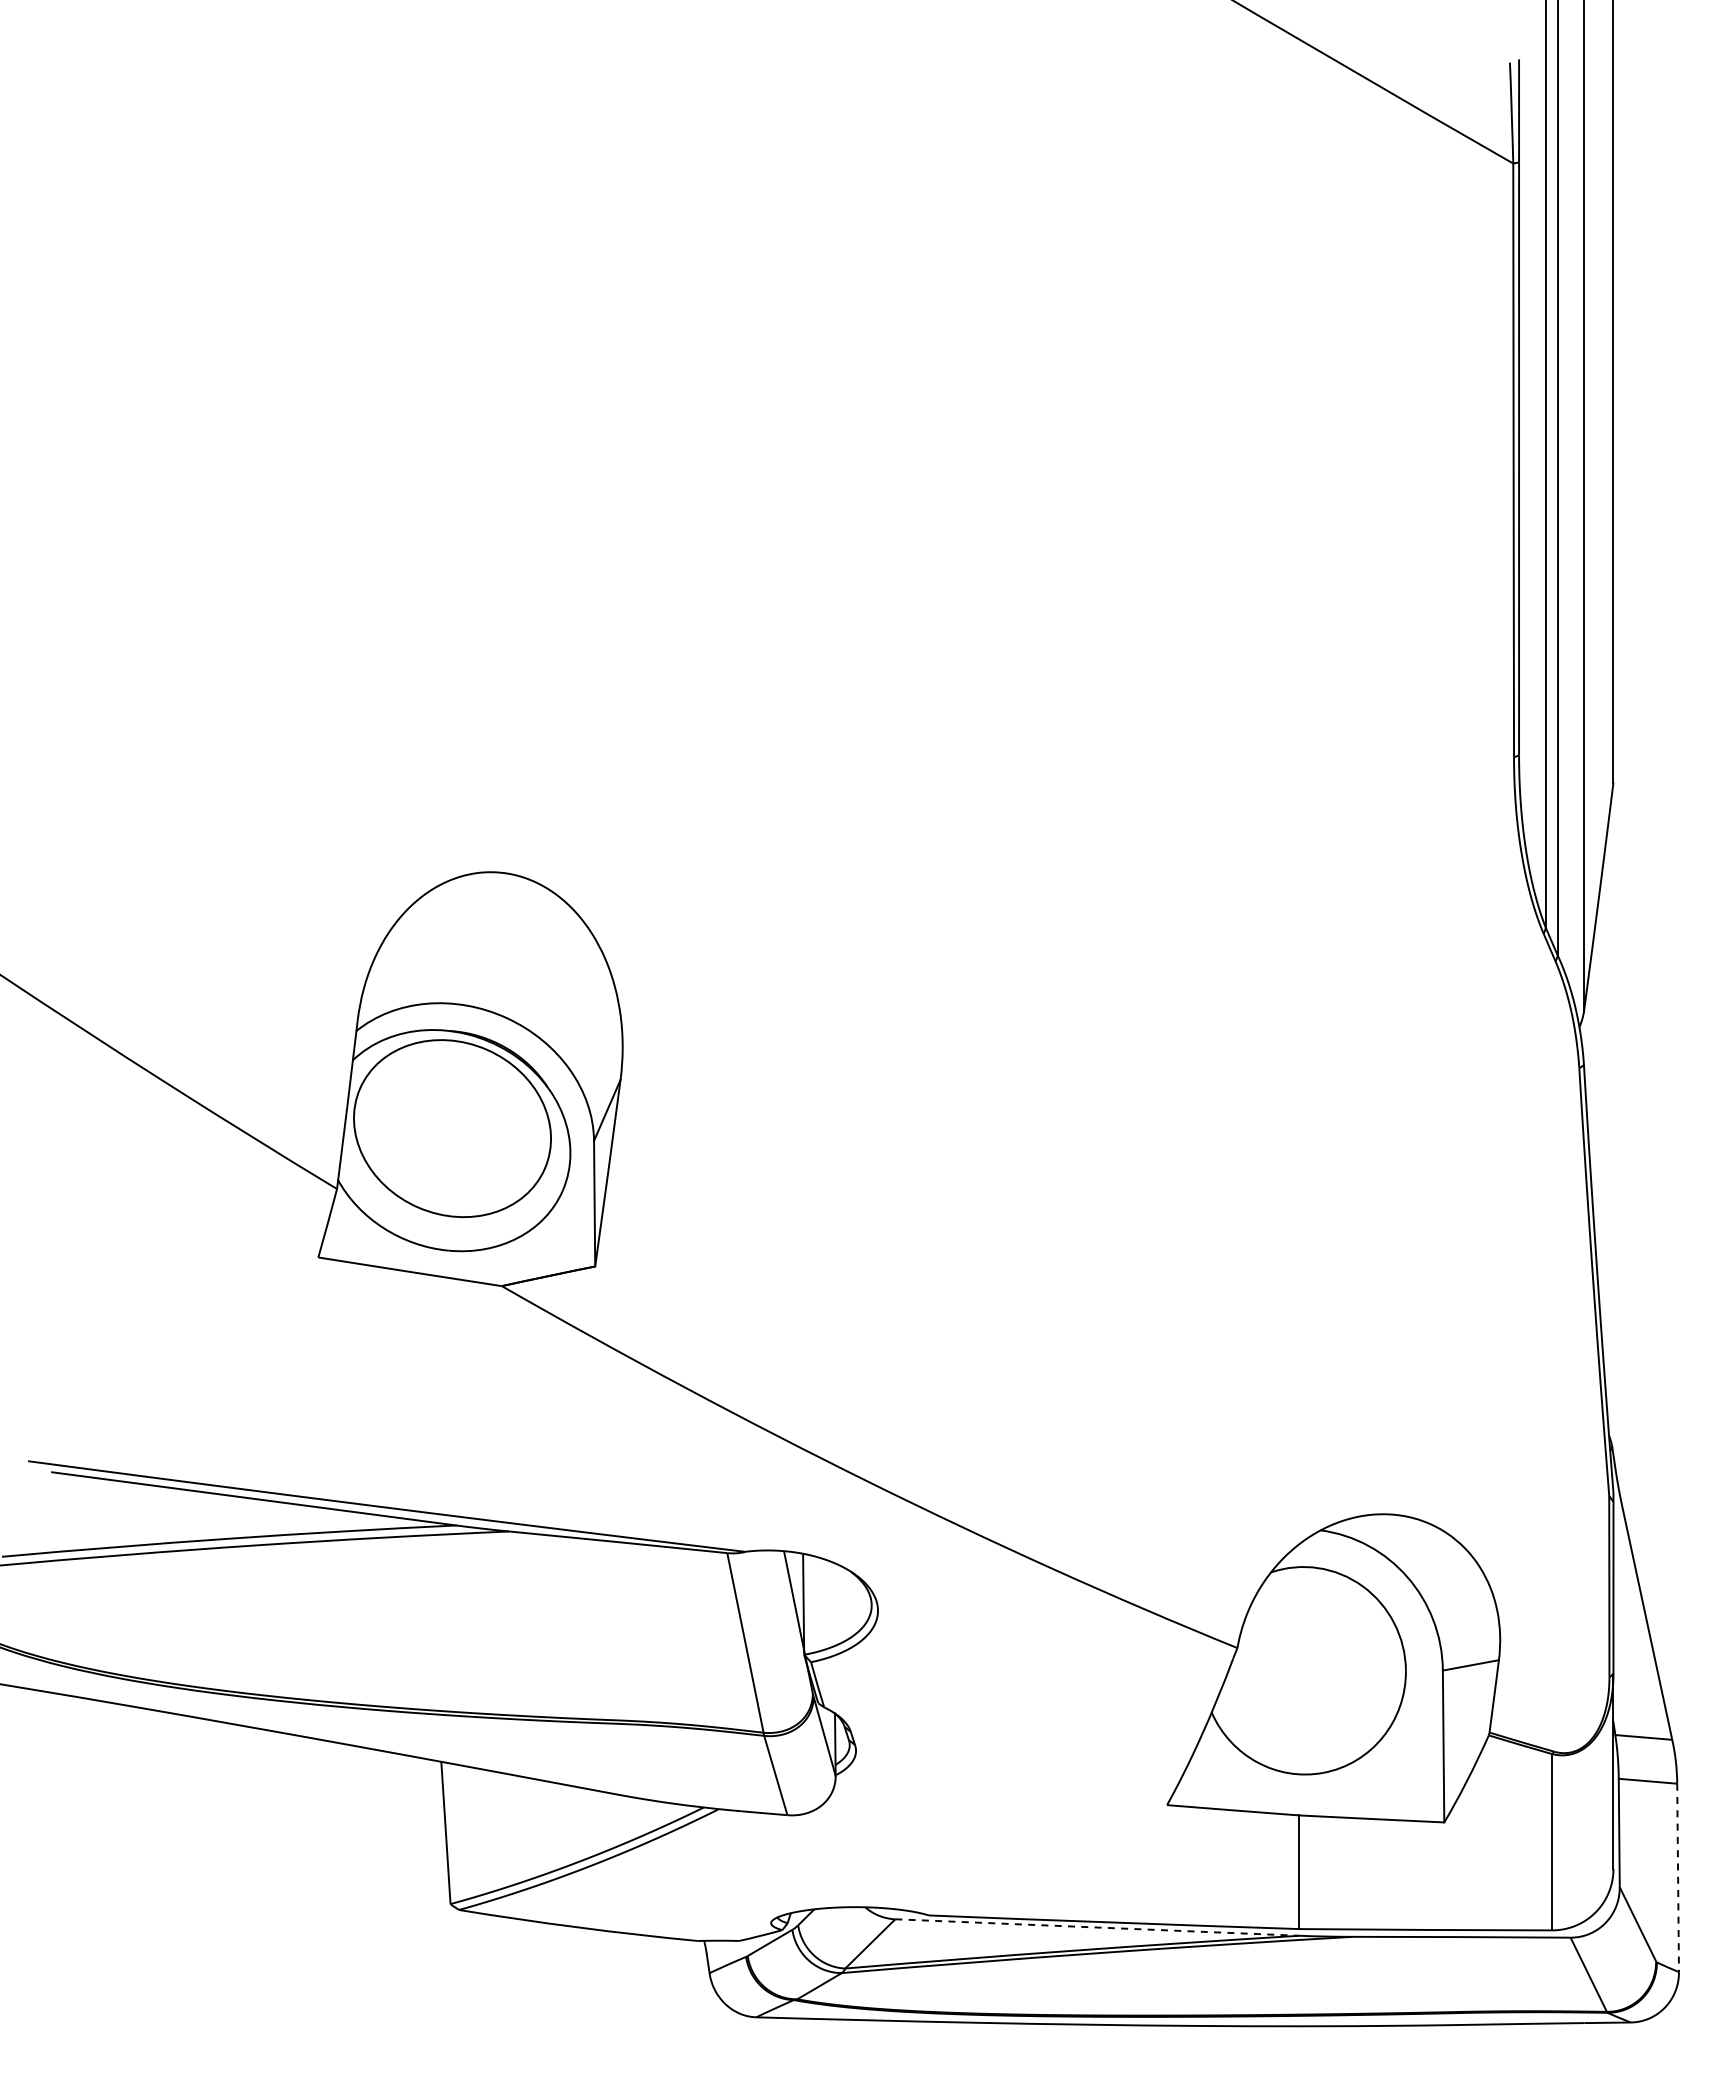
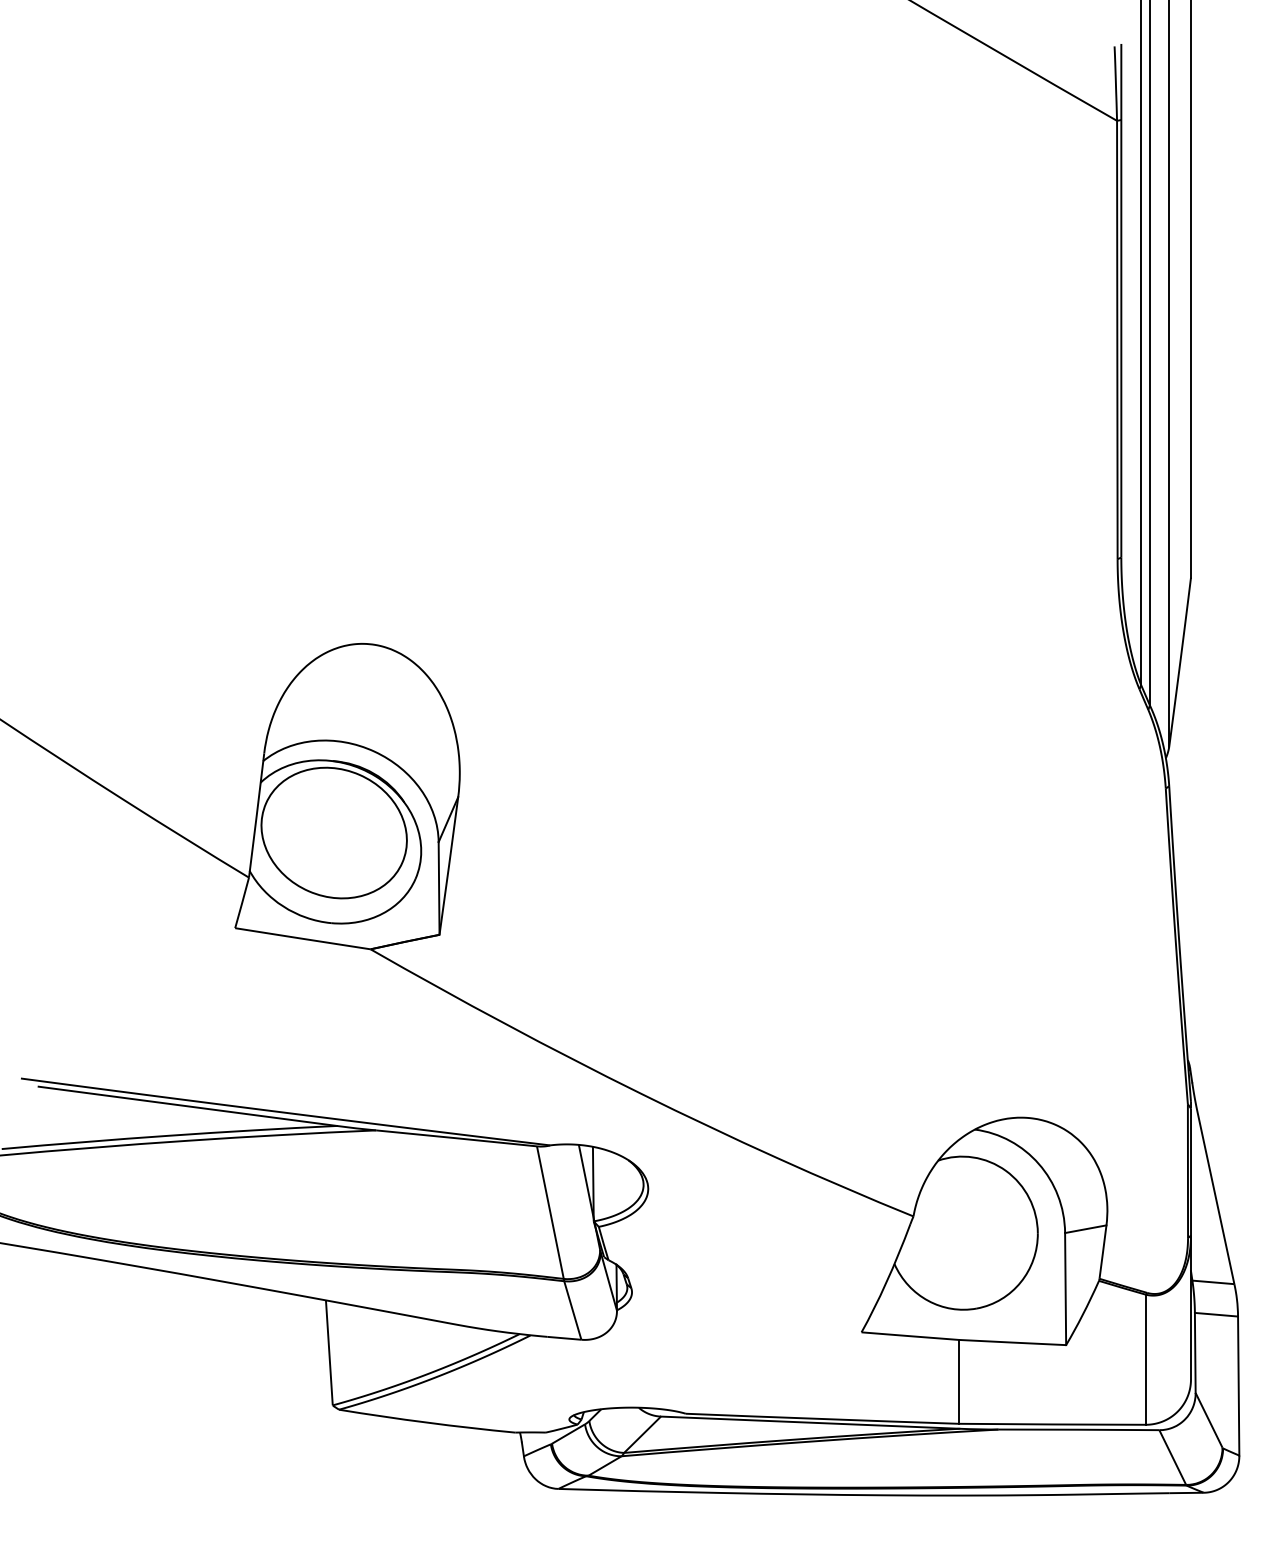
line: (1678, 1878) -> (1238, 1386), dashed -> solid
line: (1097, 1927) -> (810, 1422), dashed -> solid

